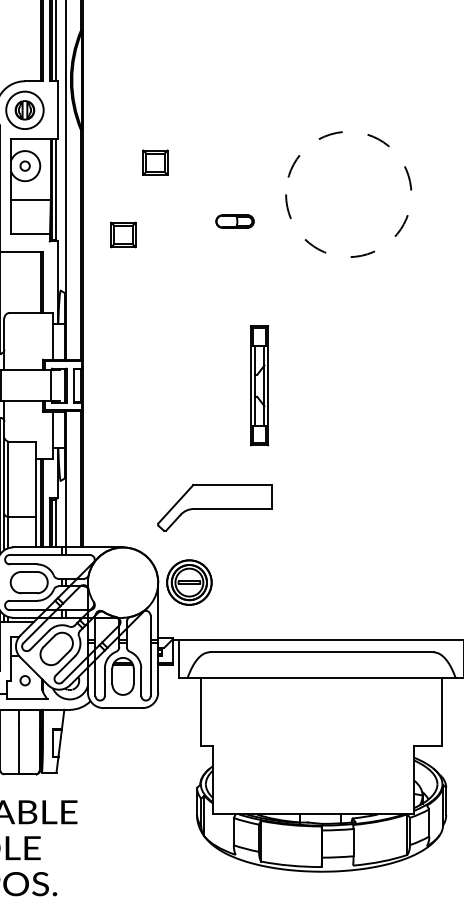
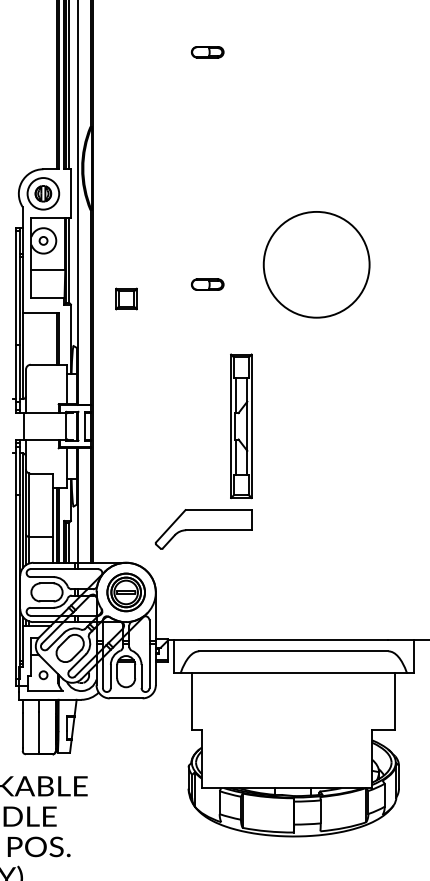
part: (155, 162) -> (153, 237), removed
circle: (348, 194) -> (316, 264), dashed -> solid
part: (234, 221) -> (207, 284), moved
part: (259, 386) -> (241, 426), size x1.43
part: (188, 582) -> (125, 592), moved

